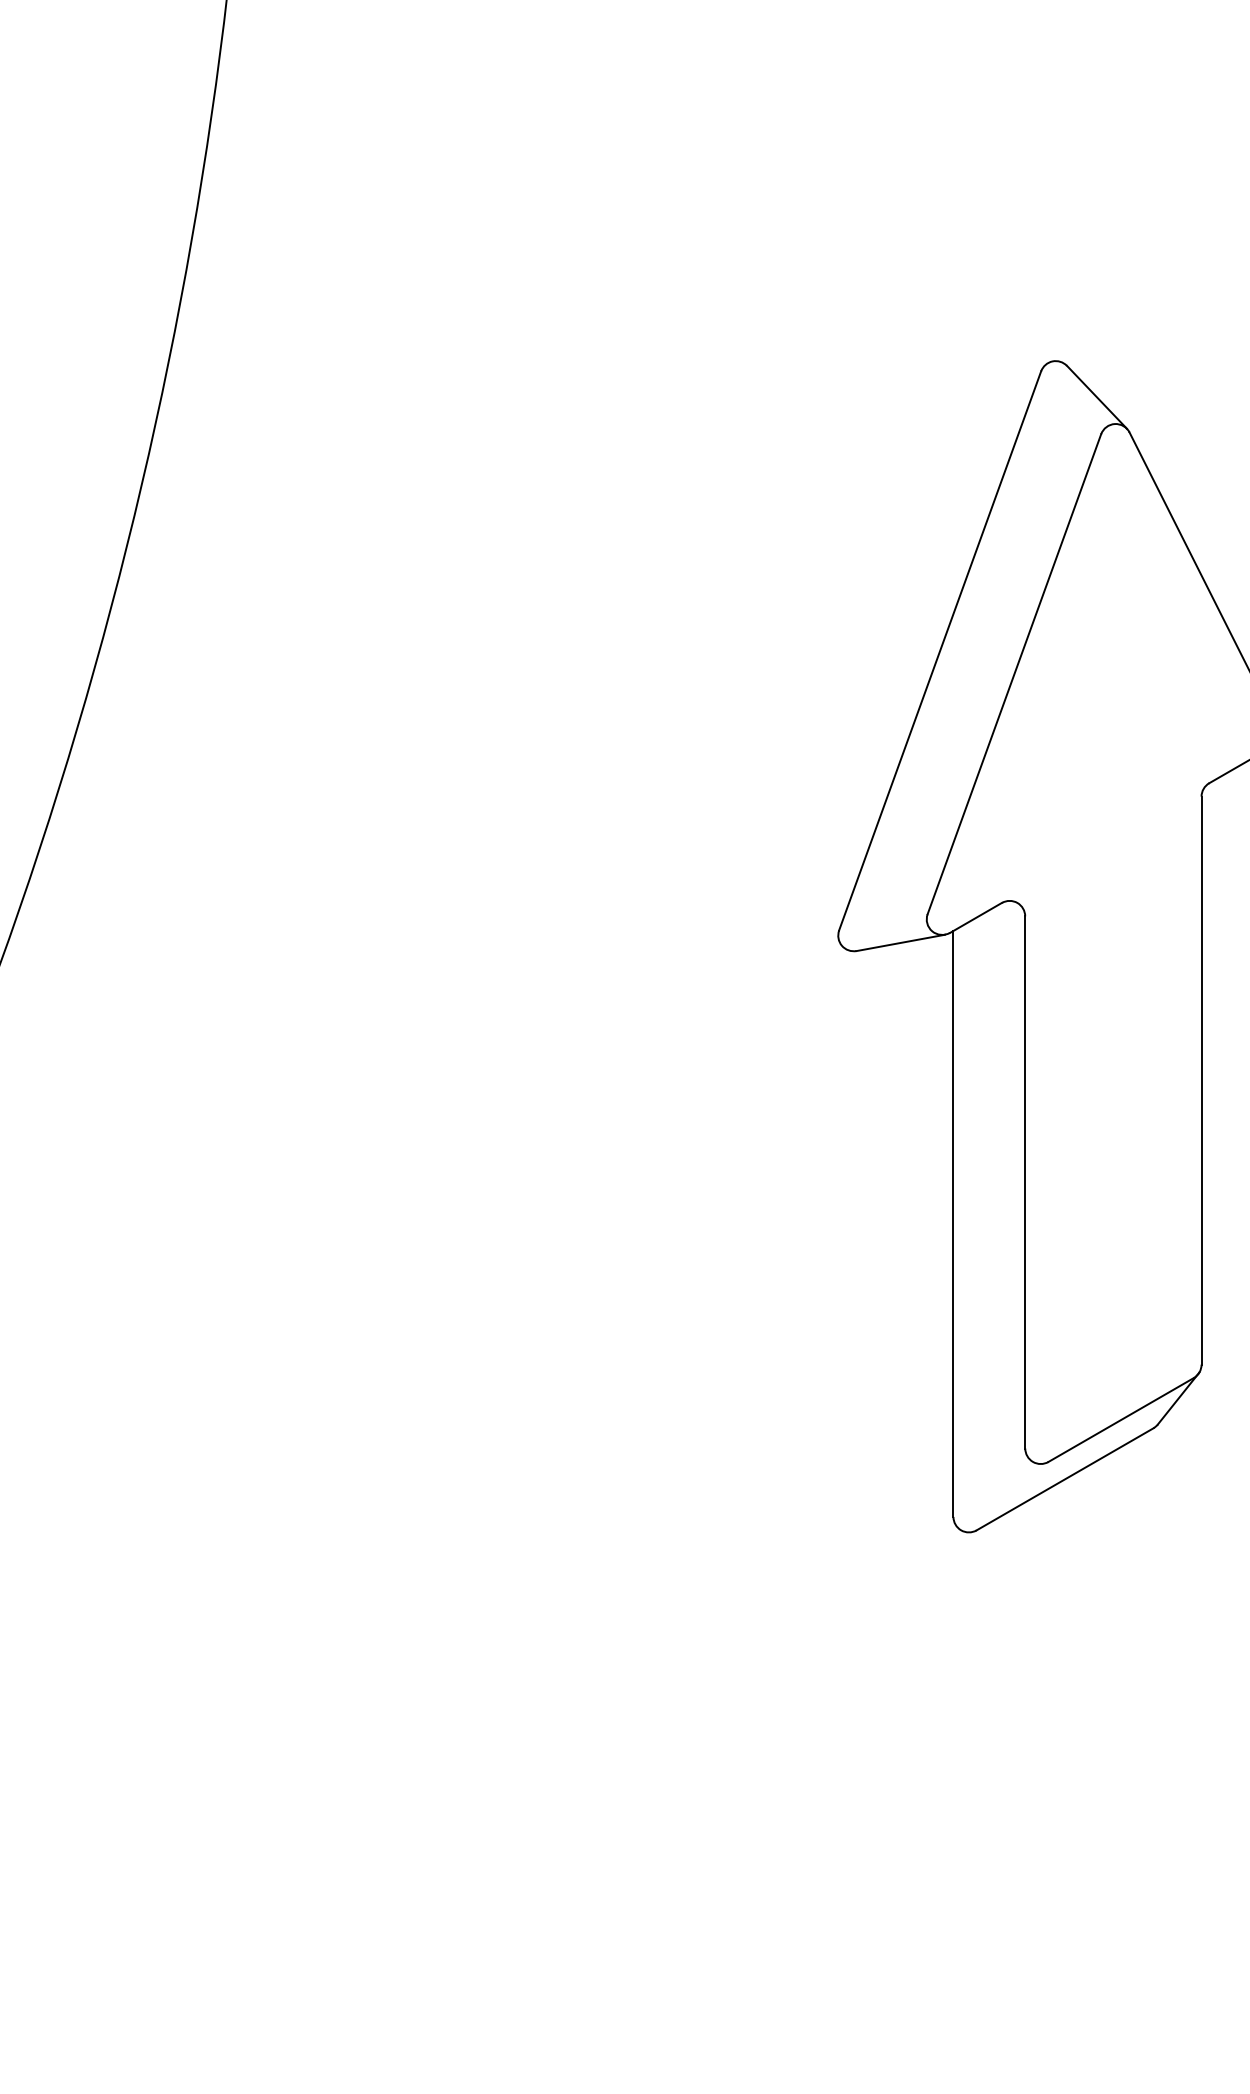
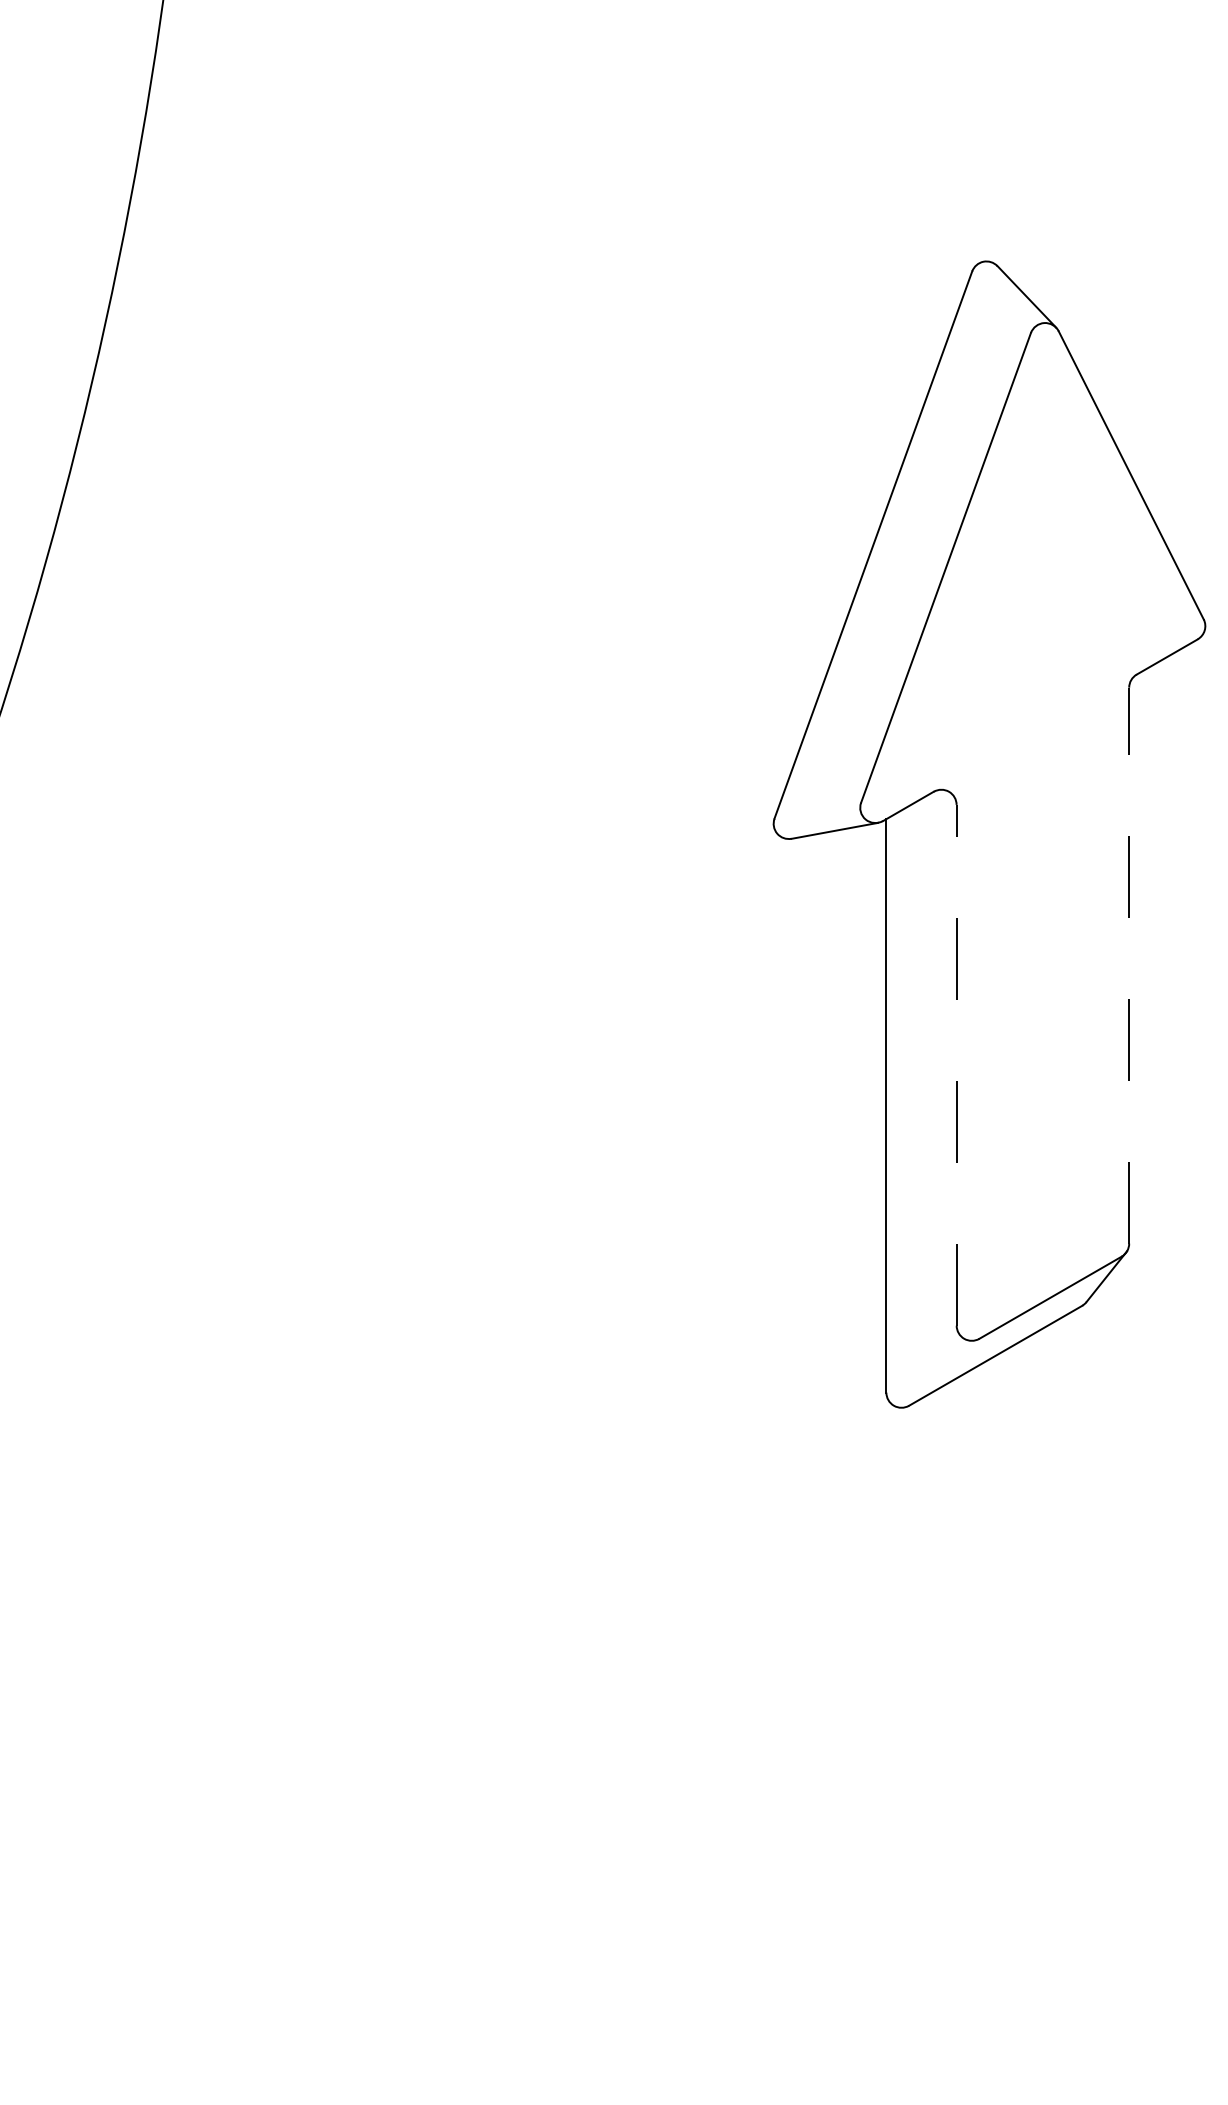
line: (1201, 1080) -> (1129, 965), solid -> dashed
line: (1025, 1181) -> (956, 1064), solid -> dashed

